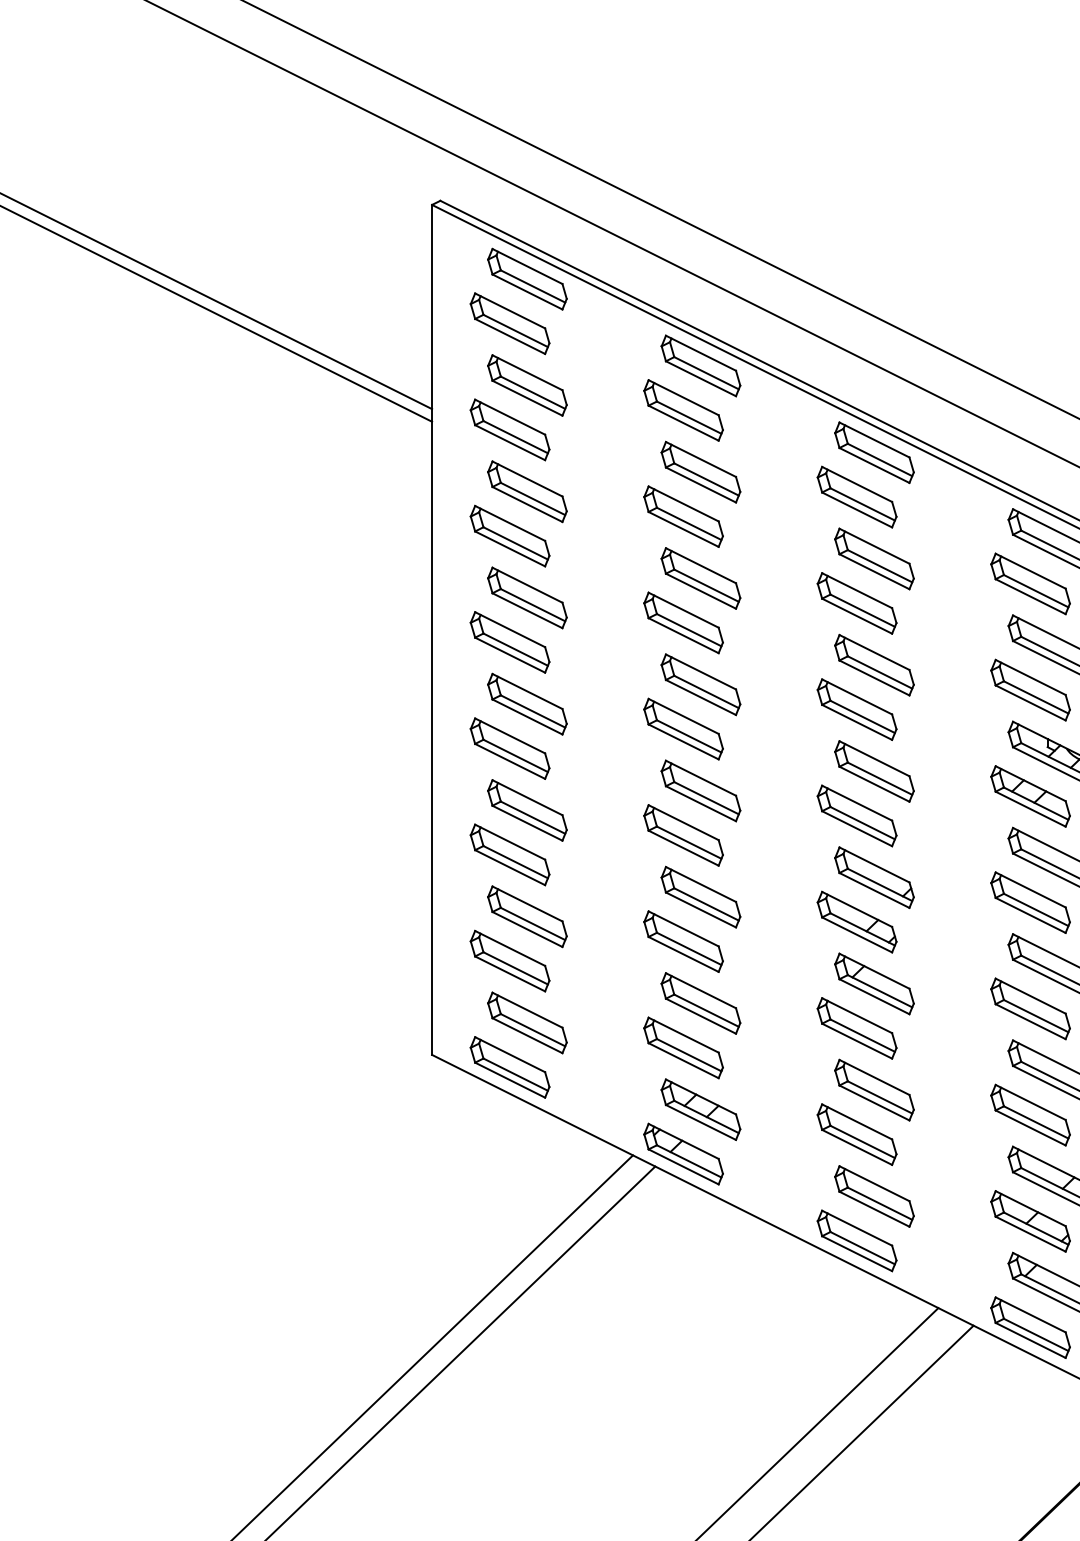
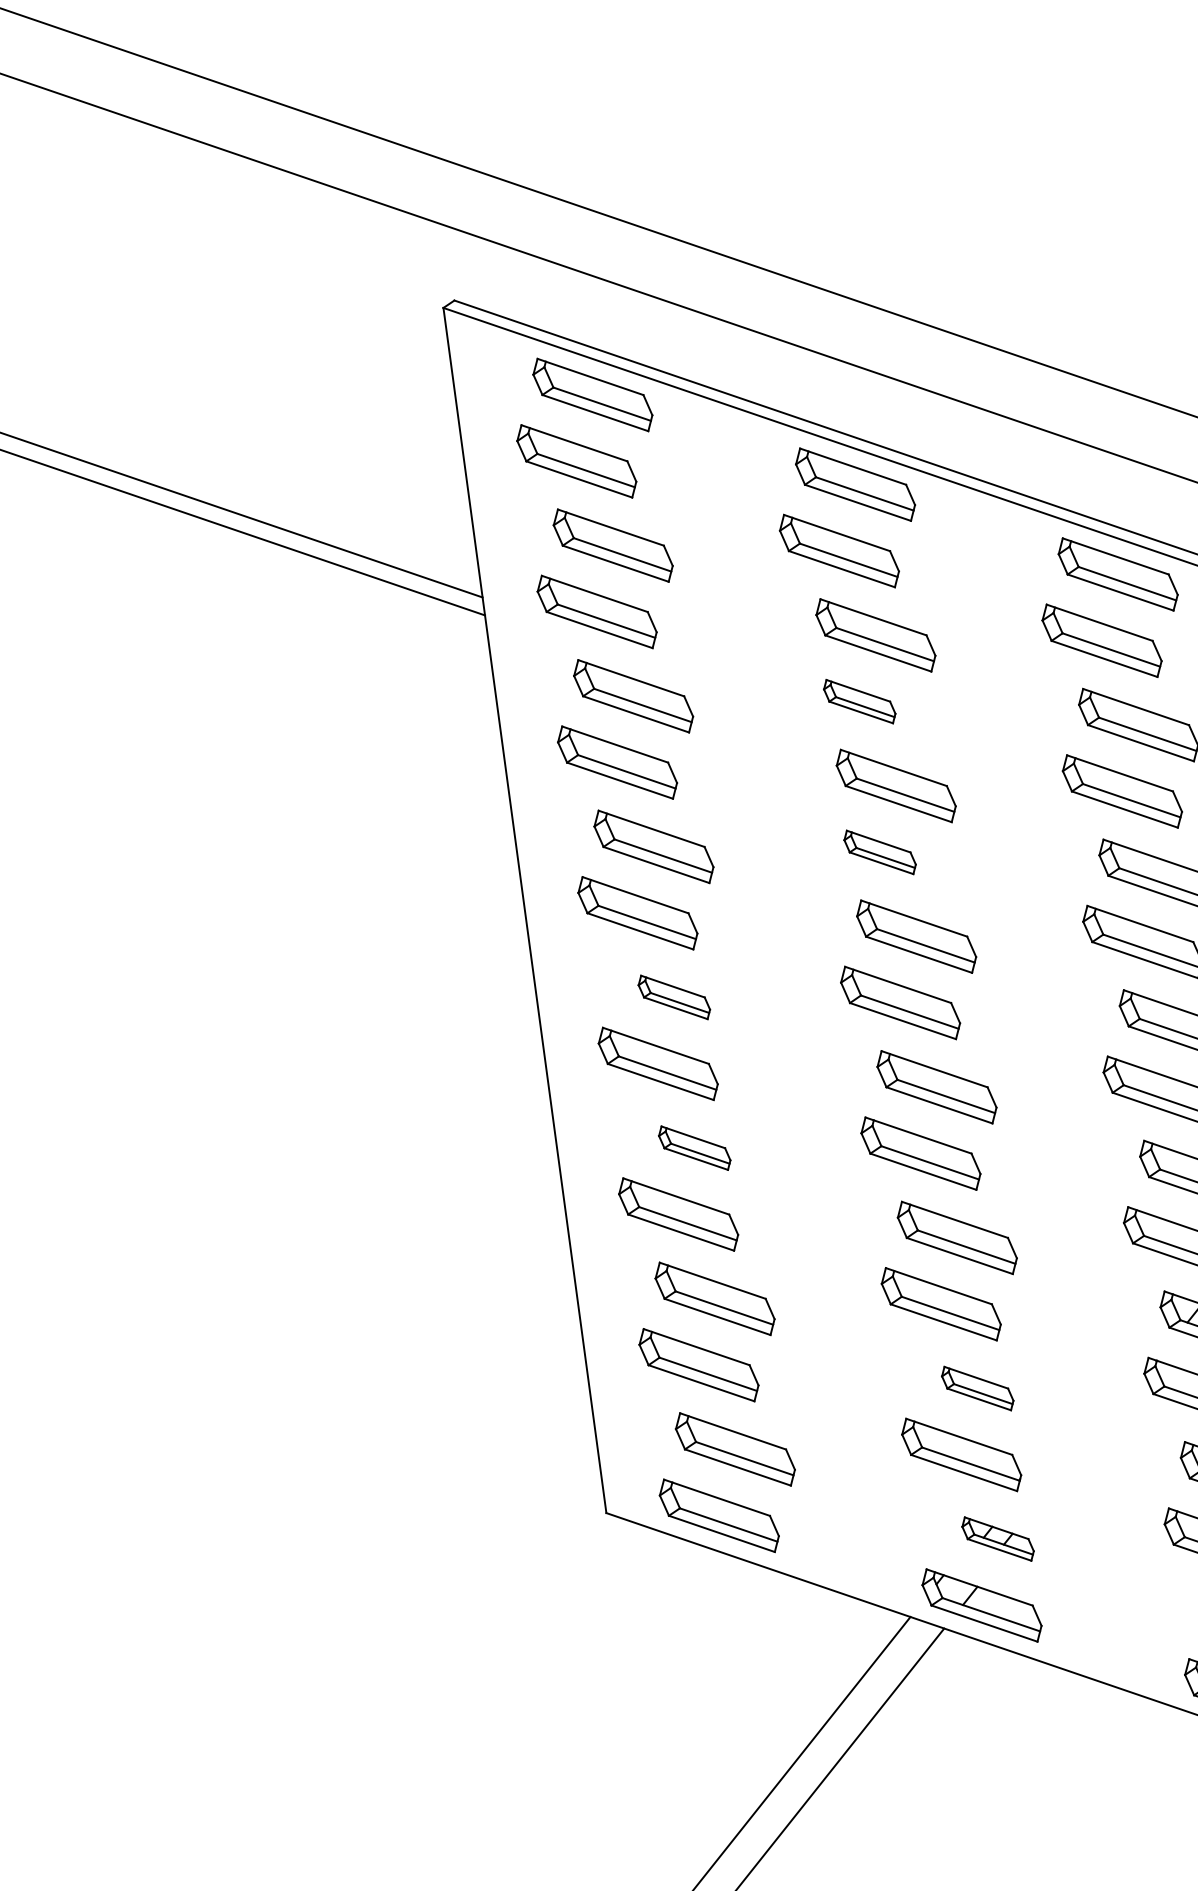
part: (683, 516) -> (859, 701), size x0.6
part: (683, 622) -> (879, 851), size x0.6
part: (527, 703) -> (674, 996), size x0.6
part: (527, 810) -> (694, 1148), size x0.6
part: (700, 1003) -> (977, 1388), size x0.6
part: (700, 1109) -> (997, 1538), size x0.6

